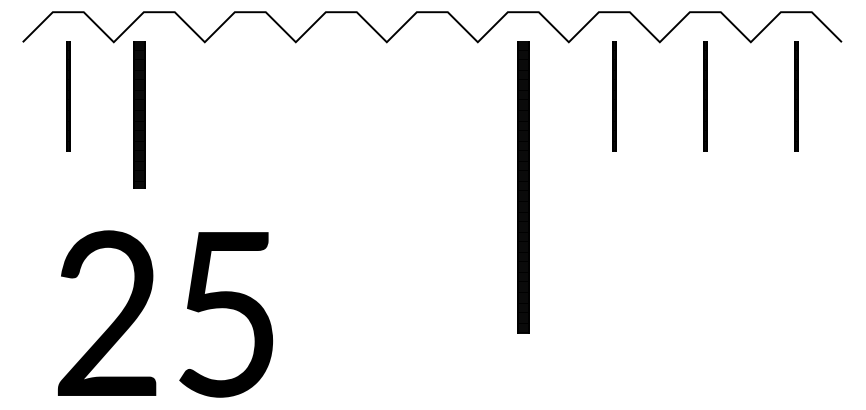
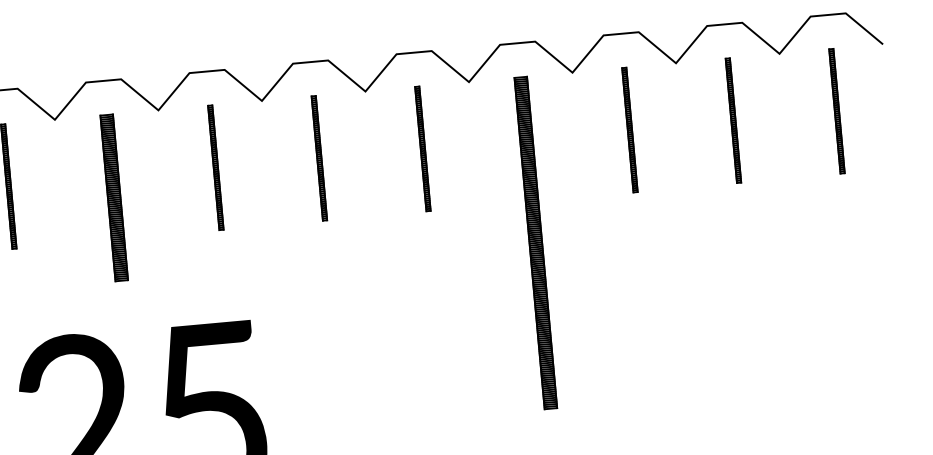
line: (250, 96) -> (216, 167), added
line: (341, 96) -> (319, 157), added
line: (432, 96) -> (423, 148), added
part: (139, 114) -> (114, 197), moved

